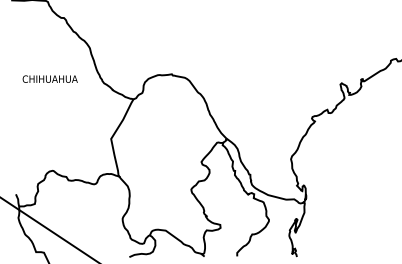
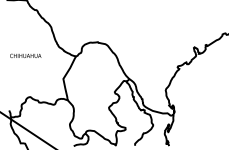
text: (49, 78) -> (25, 55), moved

